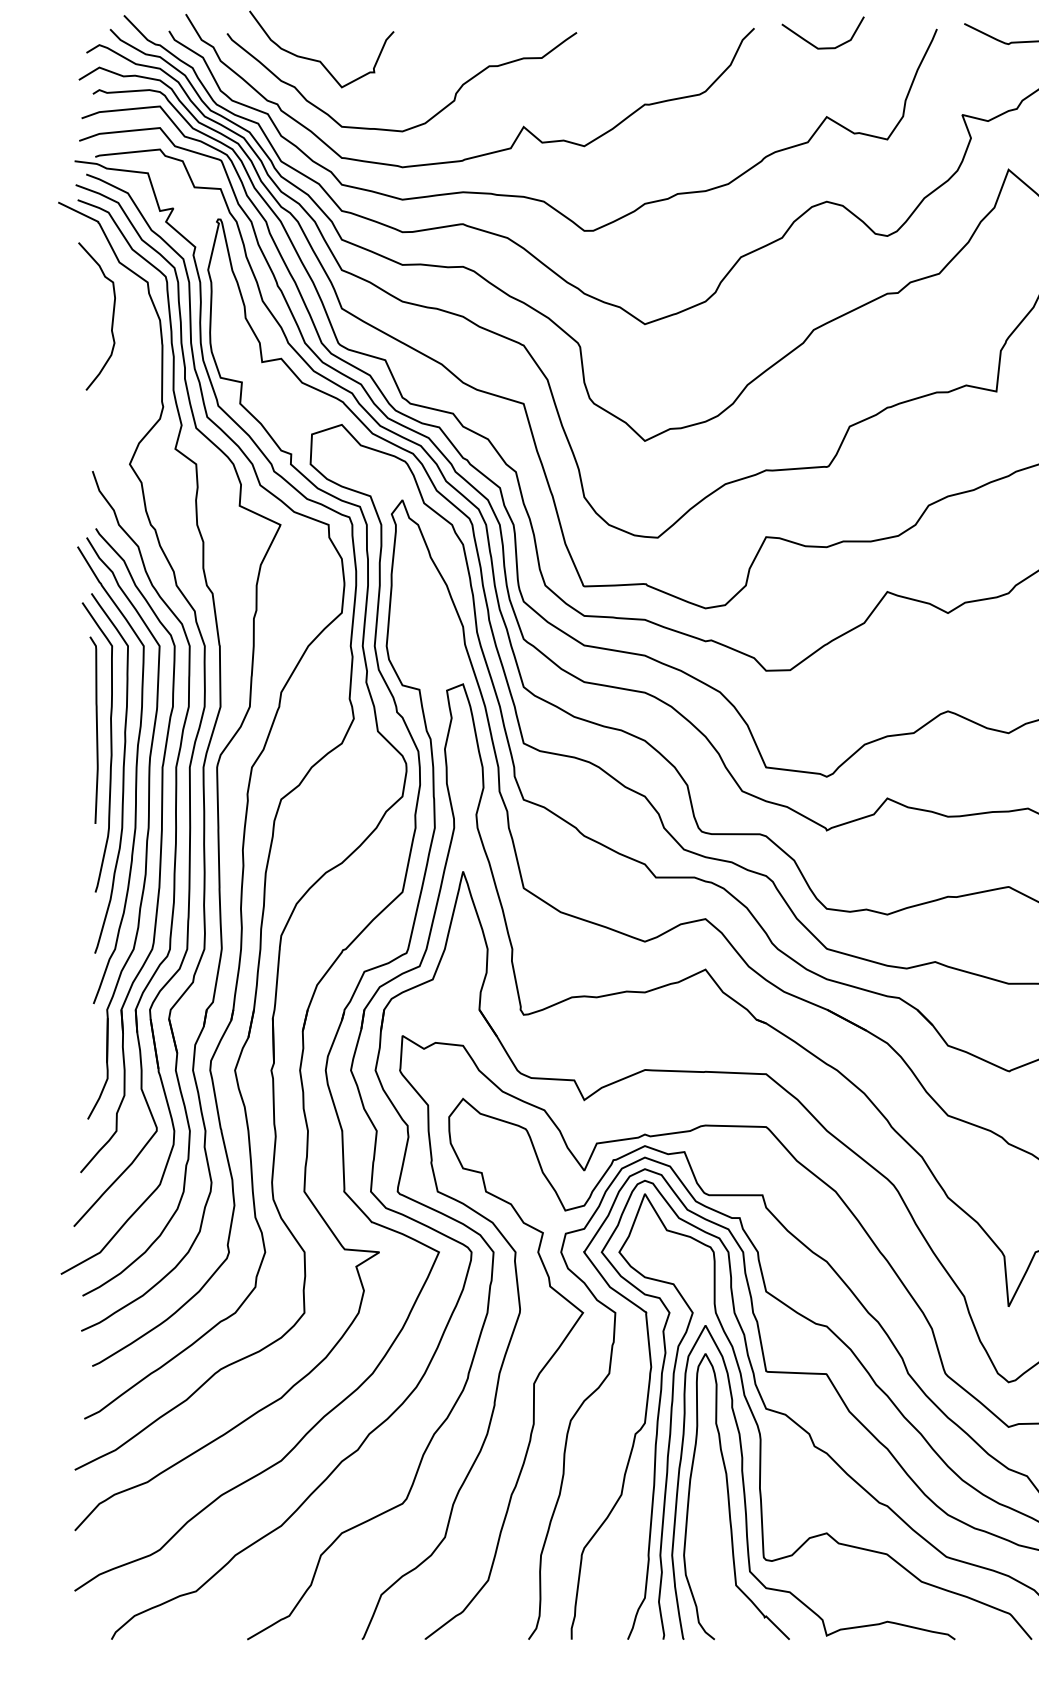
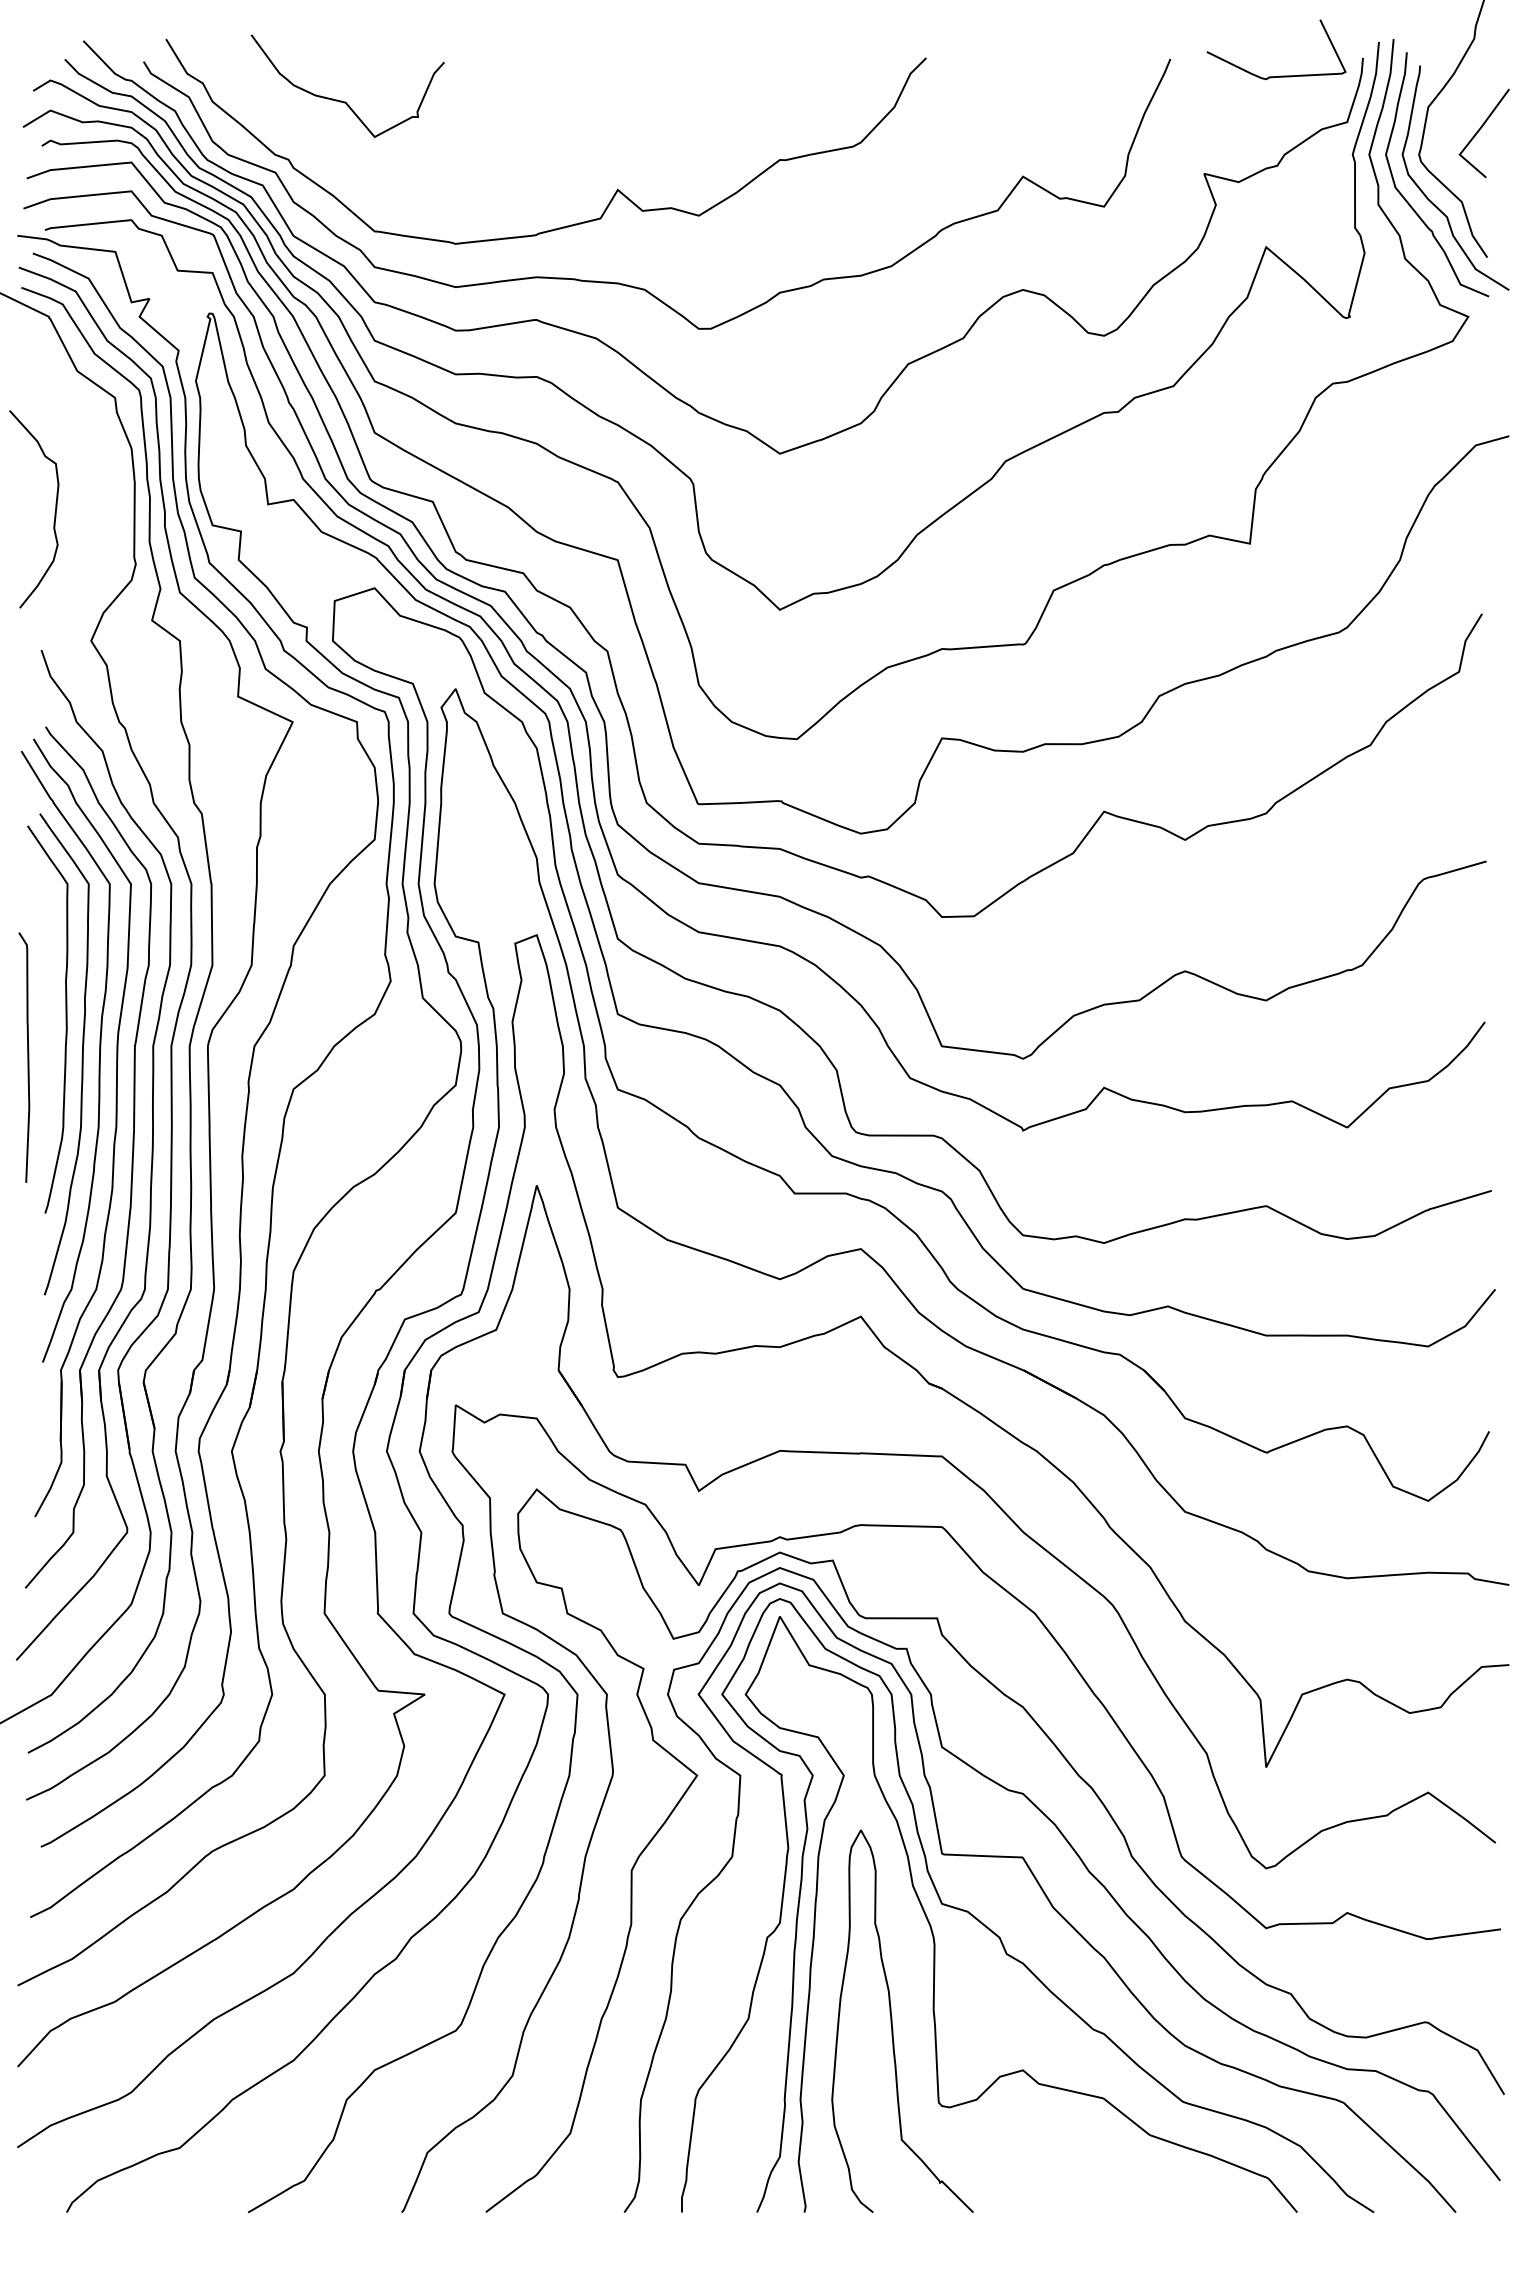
curve: (816, 46) -> (1009, 82), removed
curve: (417, 125) -> (475, 187), removed
curve: (112, 318) -> (54, 512), moved
curve: (96, 730) -> (27, 1057), moved
curve: (744, 1488) -> (913, 2010), removed

